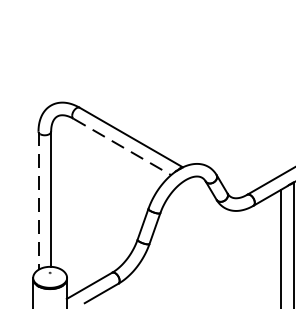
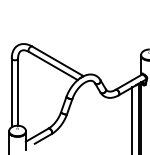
line: (122, 147) -> (53, 66), dashed -> solid
line: (37, 202) -> (11, 93), dashed -> solid

